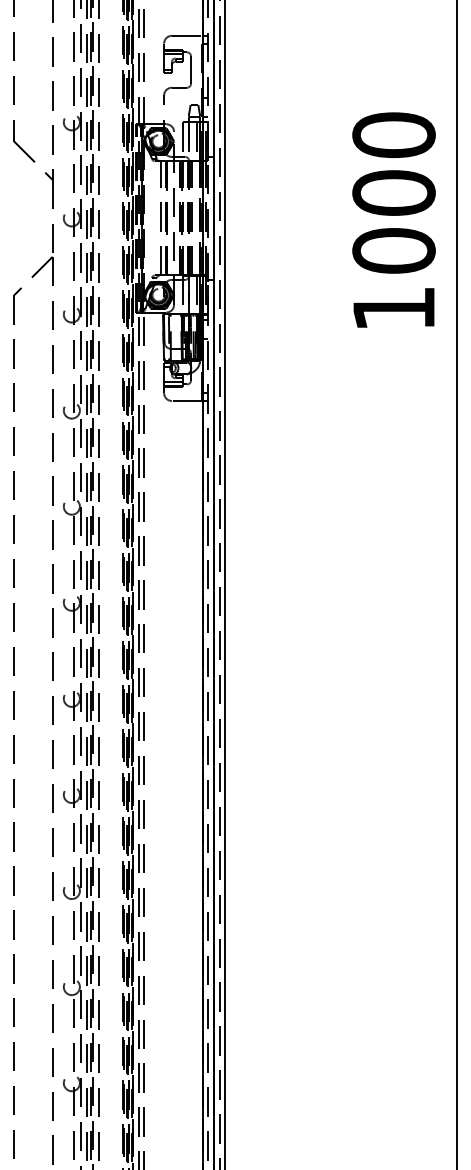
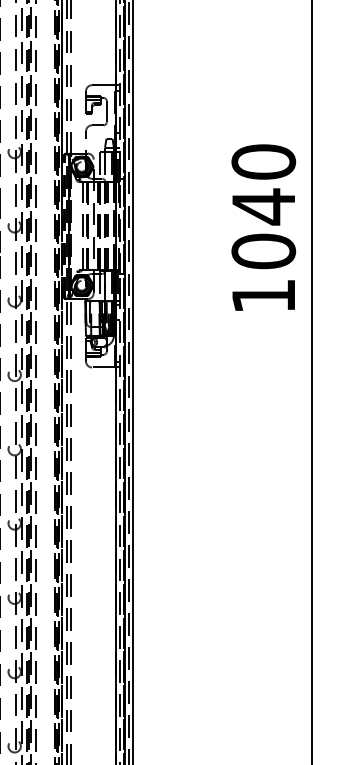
text: (393, 193) -> (263, 207), 1000 -> 1040

